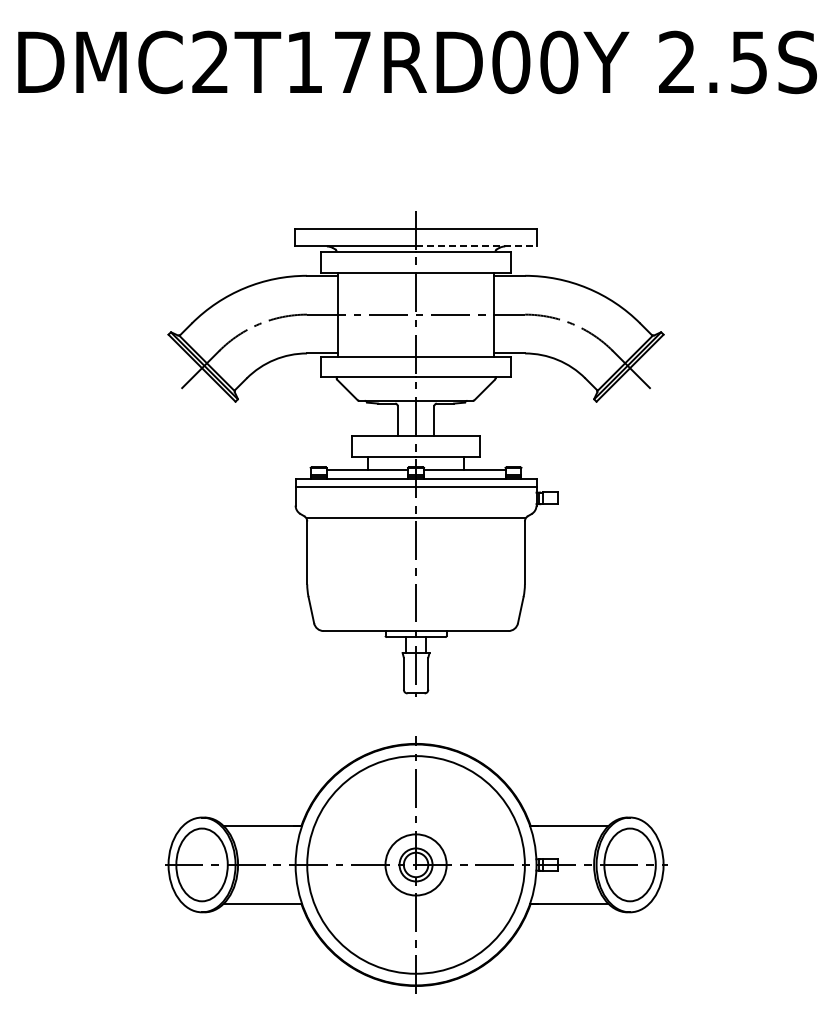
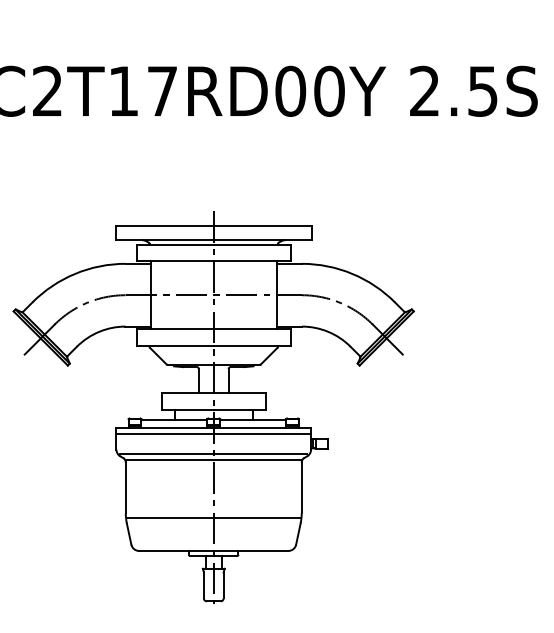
line: (476, 246) -> (262, 240), dashed -> solid
line: (415, 511) -> (213, 454), added
line: (415, 590) -> (213, 518), added

